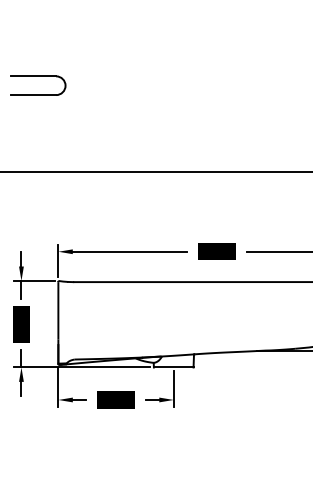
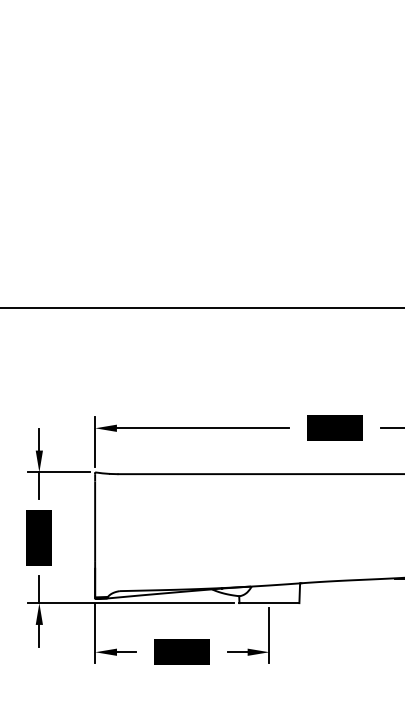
part: (38, 76) -> (65, 163), removed

